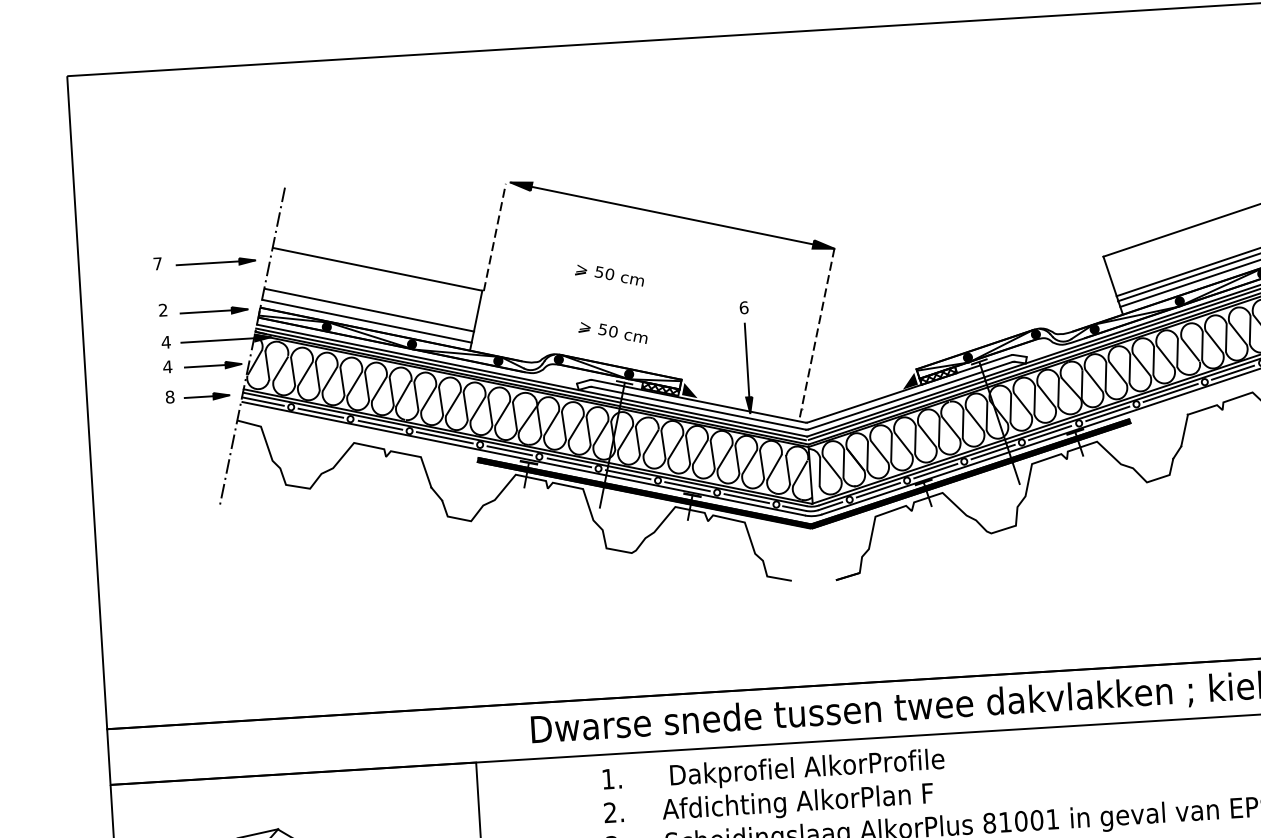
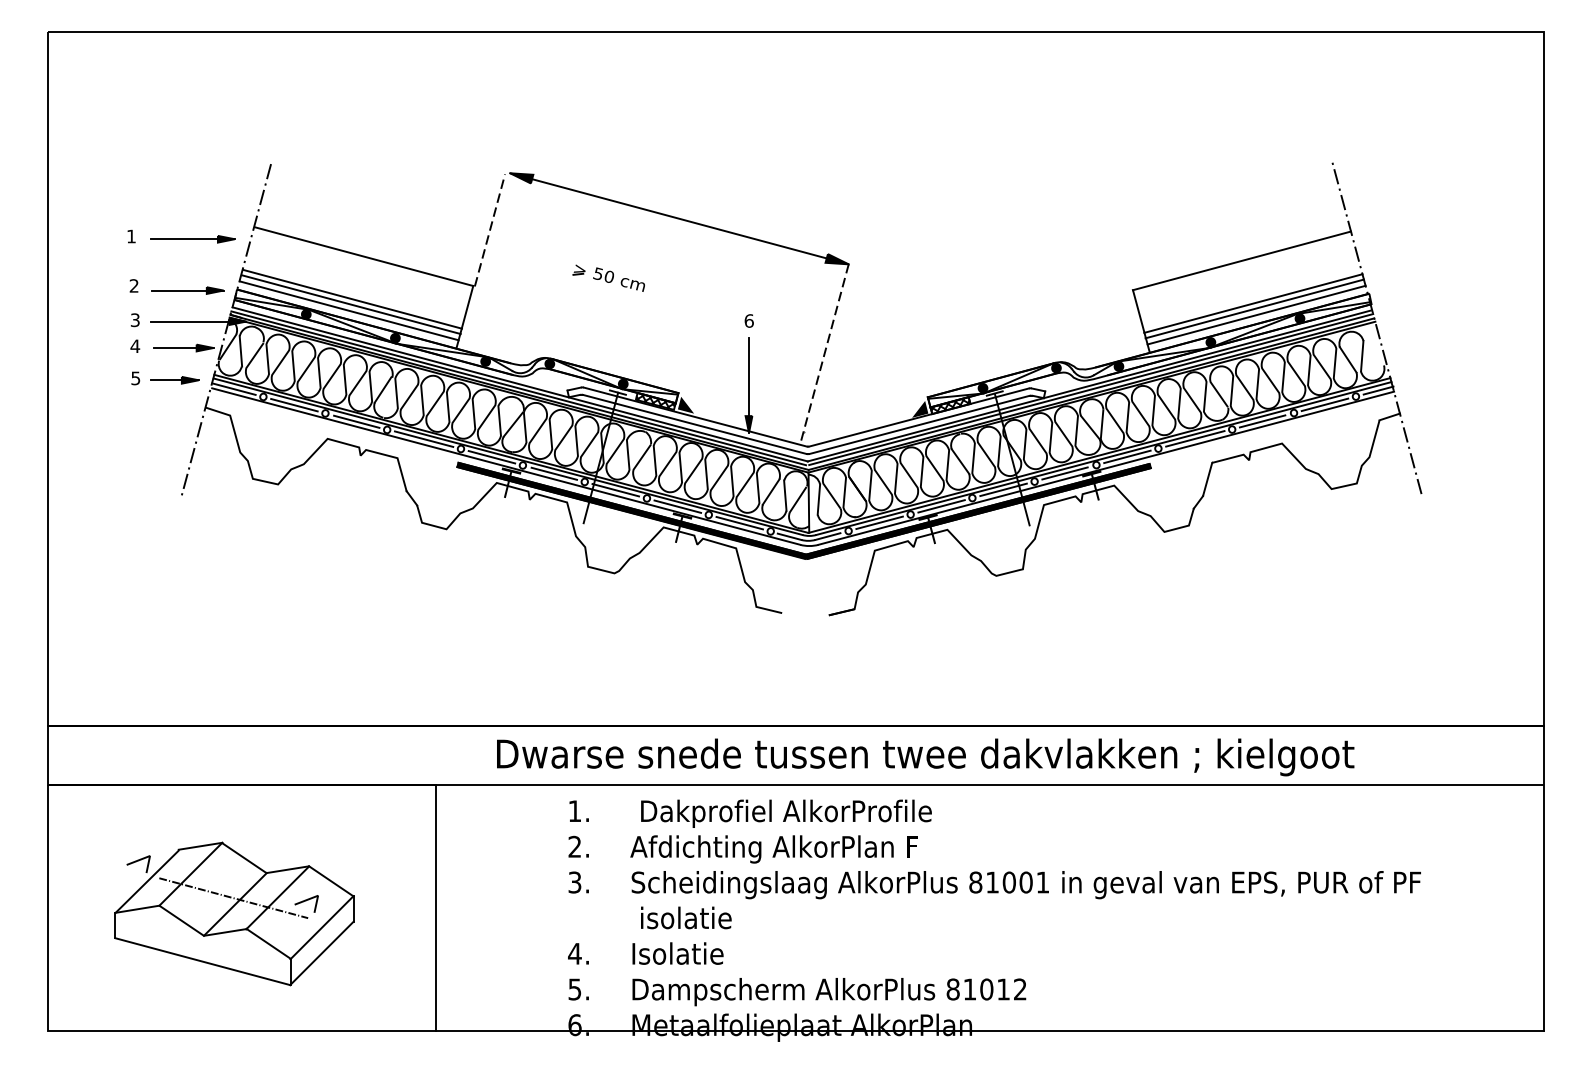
text: (157, 263) -> (131, 236), 7 -> 1
line: (368, 315) -> (351, 304), added
part: (612, 332) -> (608, 338), removed
text: (166, 342) -> (135, 320), 4 -> 3
text: (169, 397) -> (135, 378), 8 -> 5

